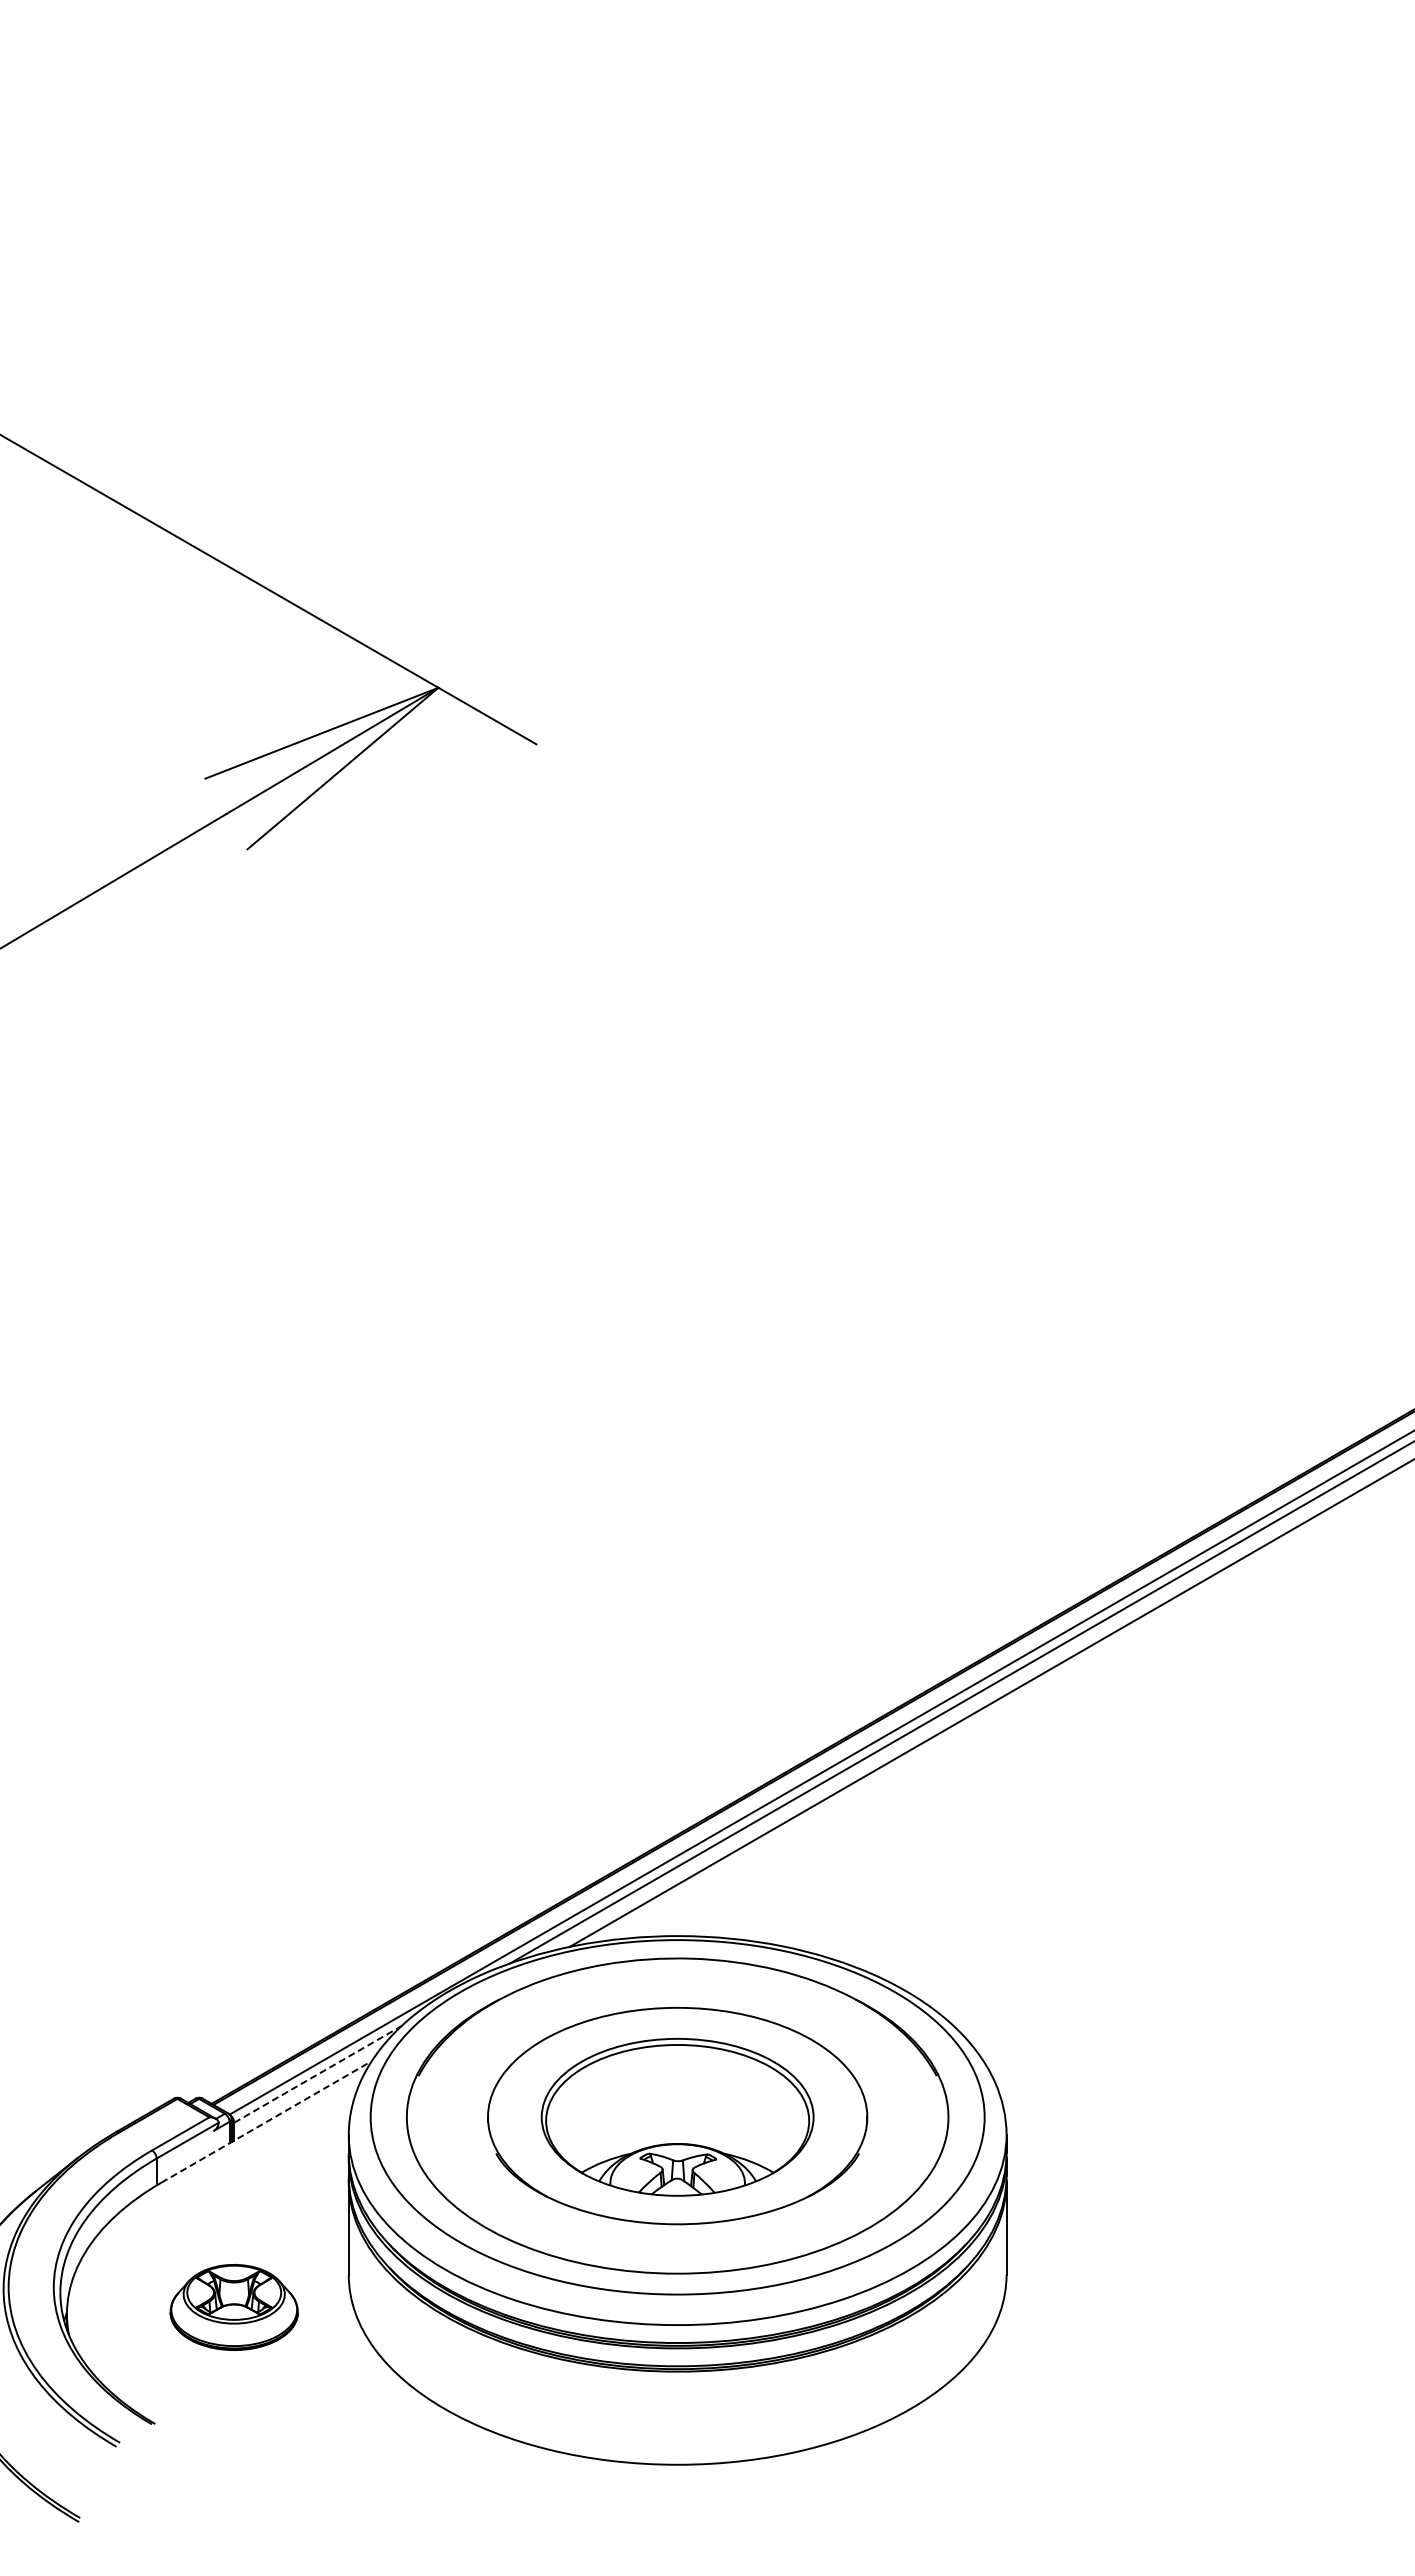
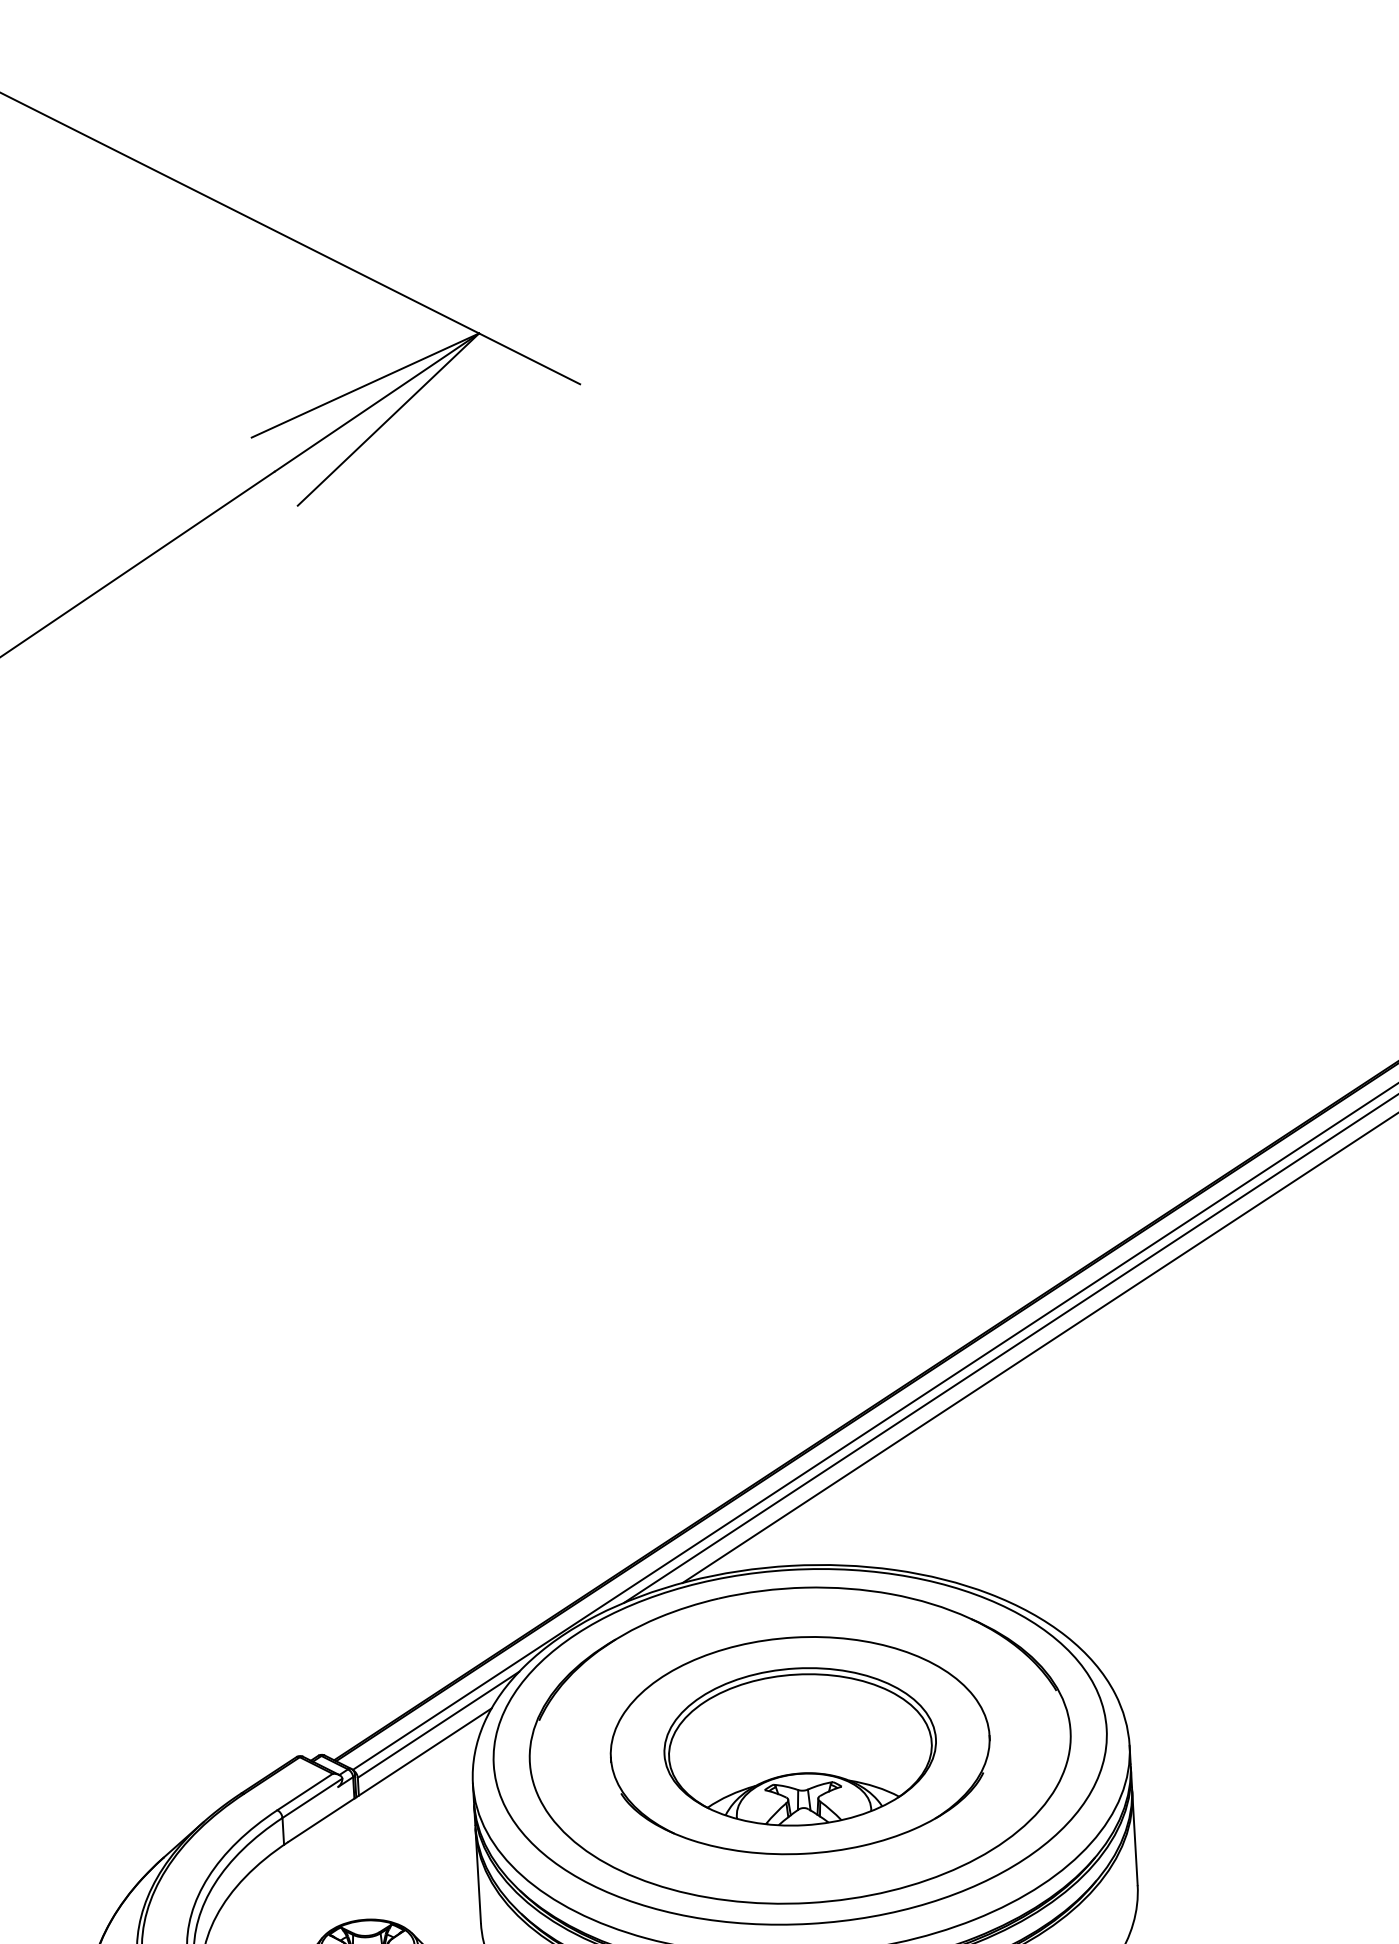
line: (317, 2074) -> (438, 1724), dashed -> solid
line: (266, 2121) -> (389, 1774), dashed -> solid

